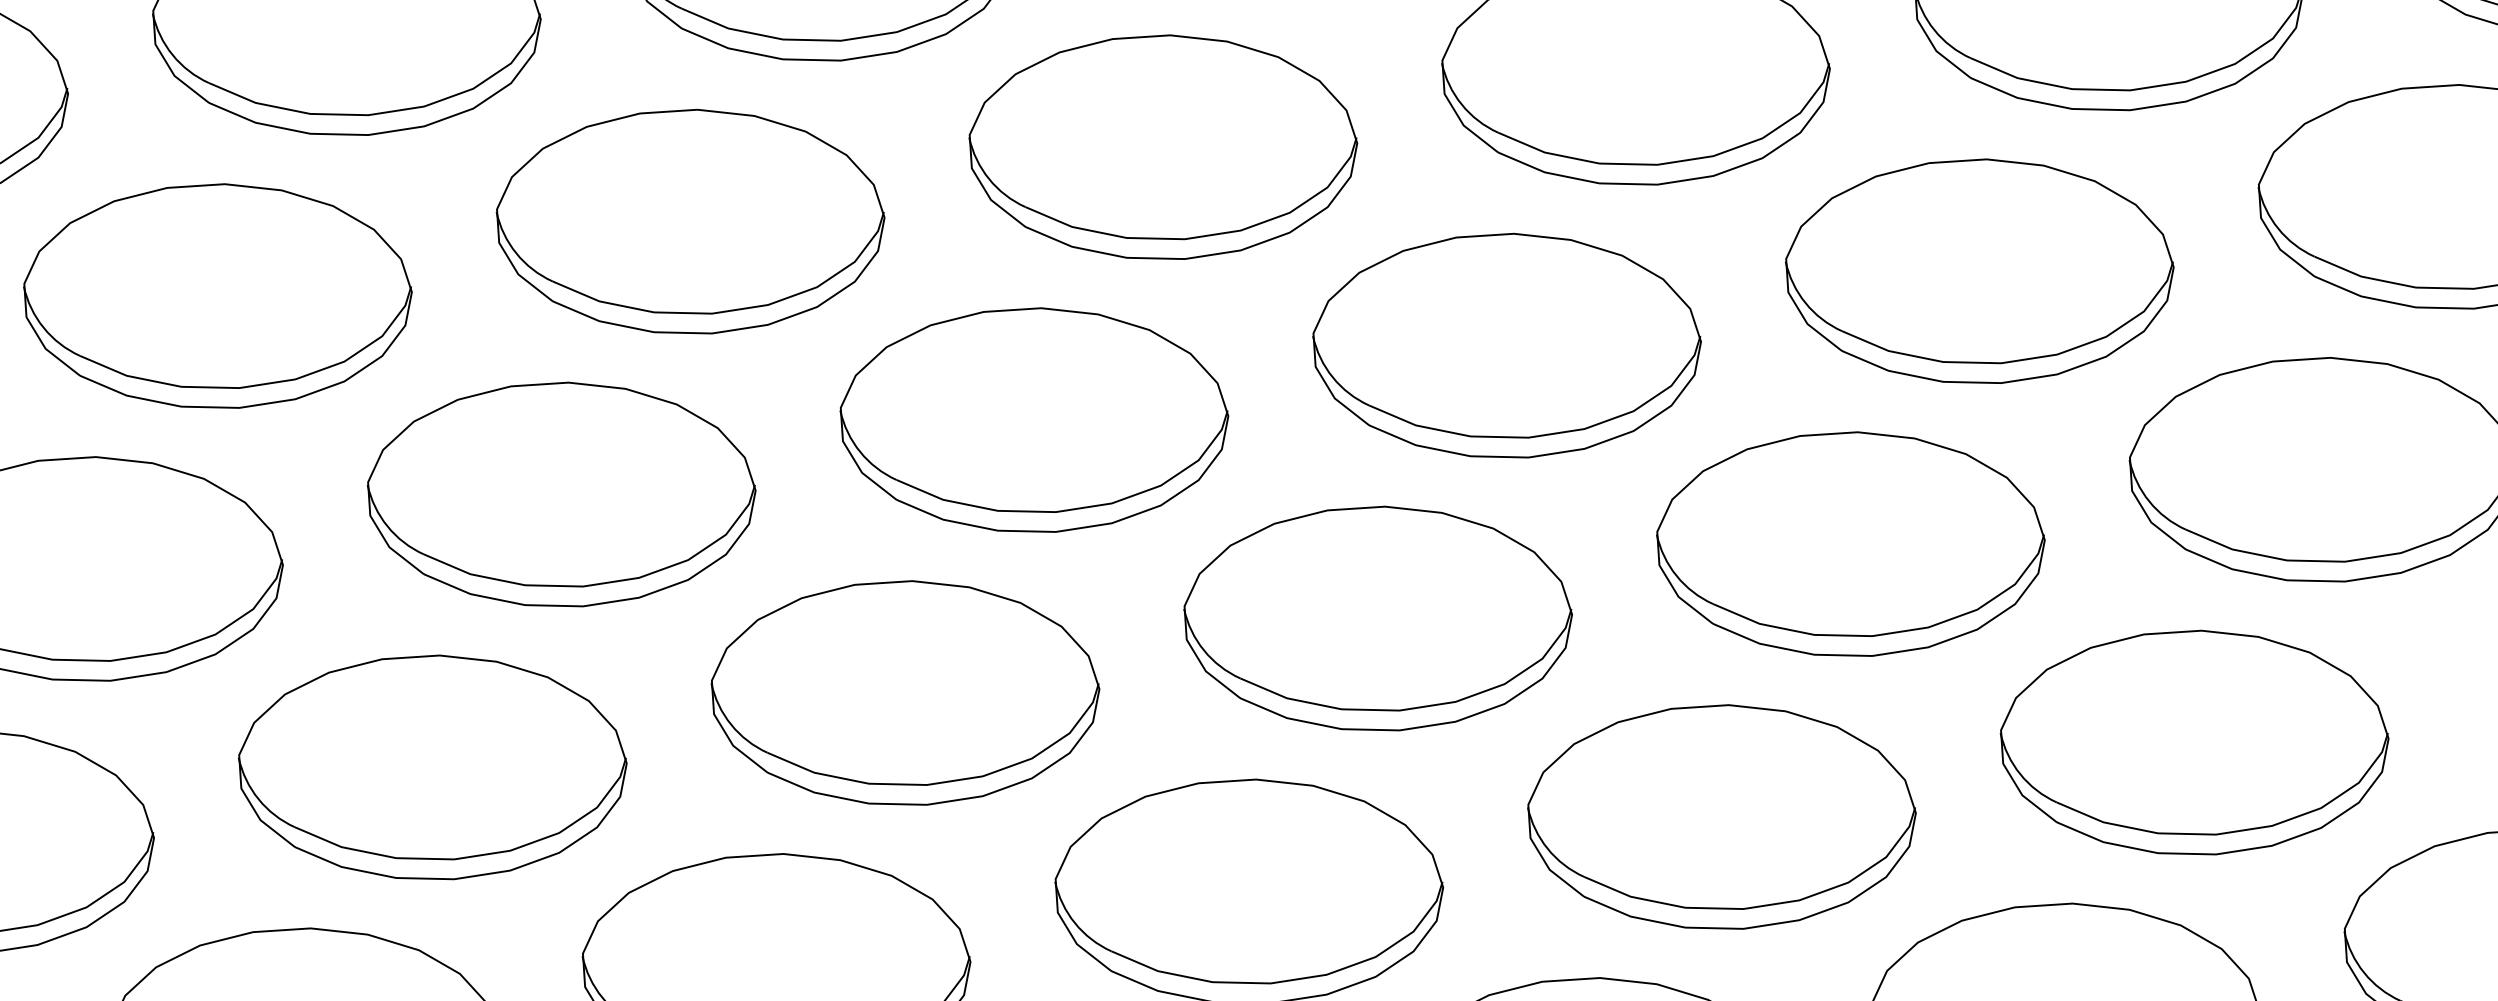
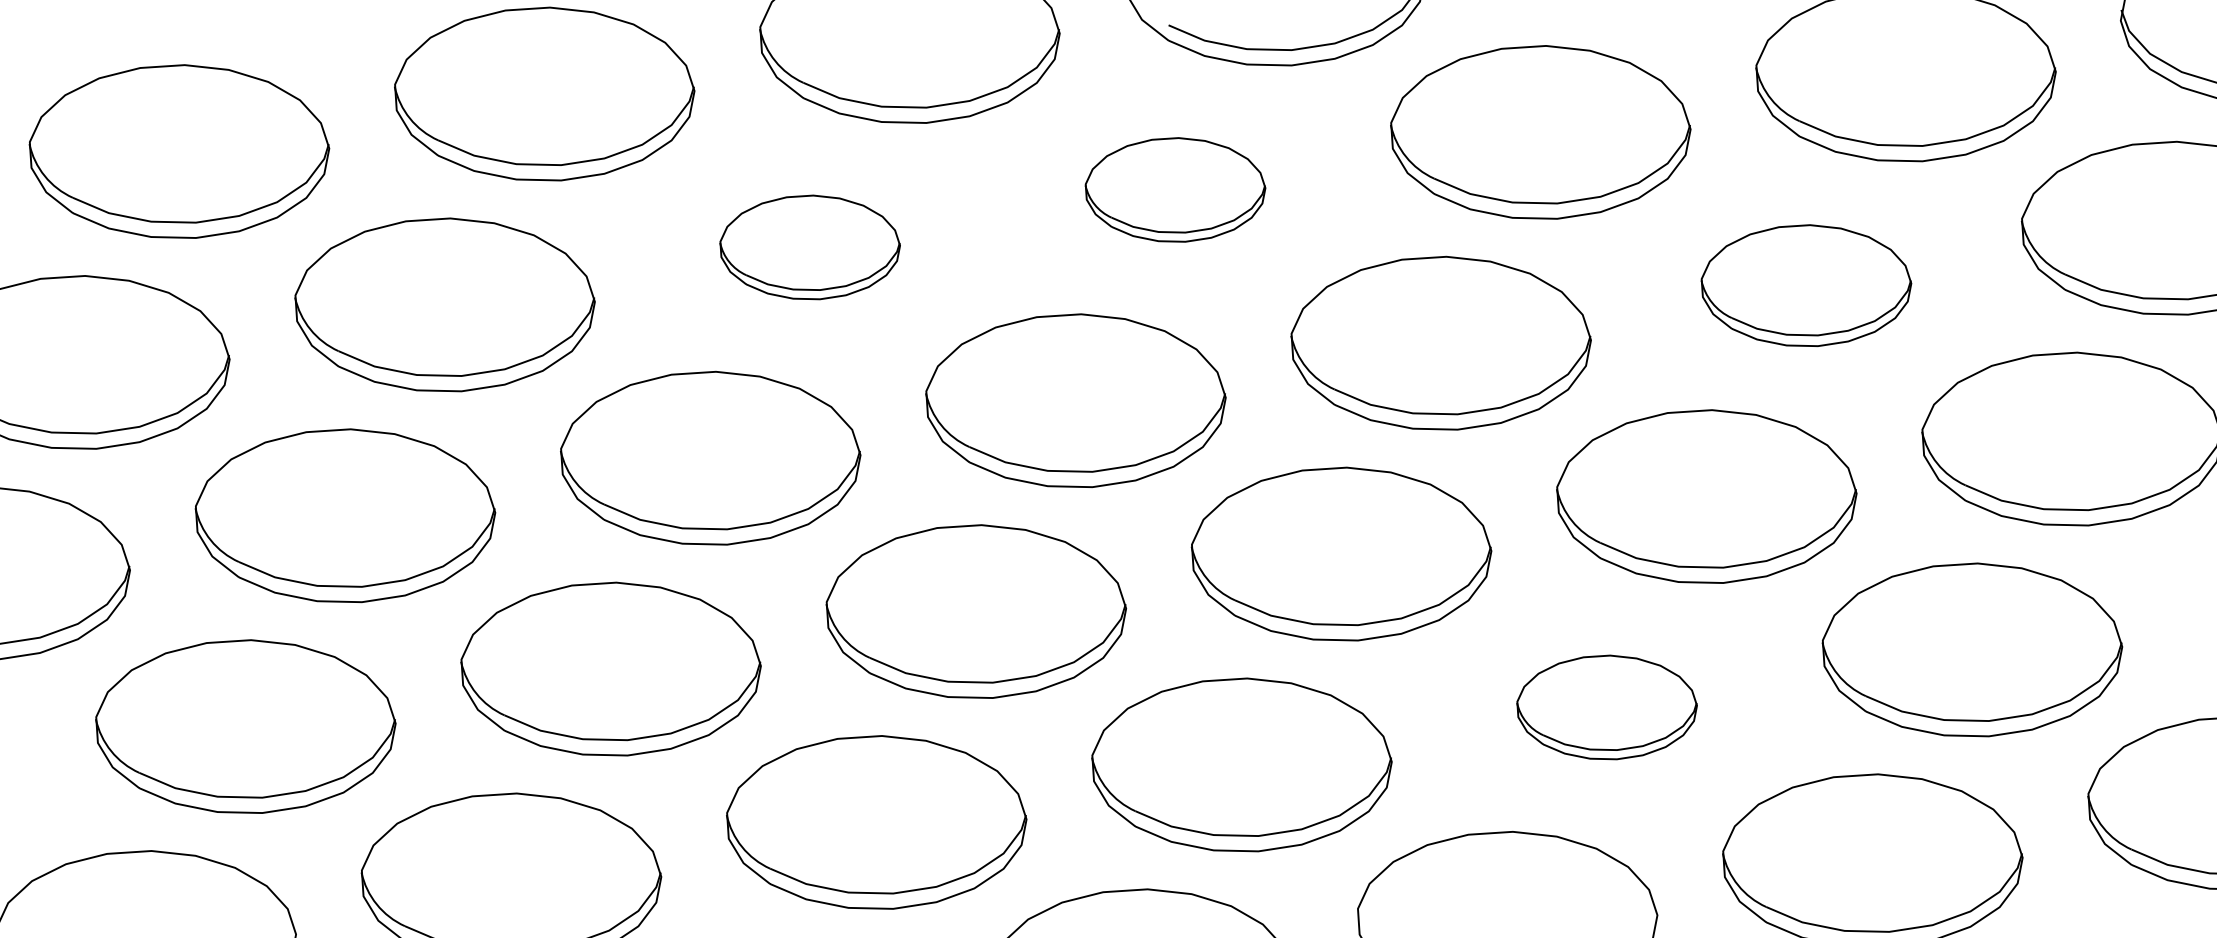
part: (1163, 146) -> (1175, 189), size x0.6
part: (689, 221) -> (809, 247), size x0.6
part: (1979, 270) -> (1806, 285), size x0.7
part: (1721, 817) -> (1606, 707), size x0.6

